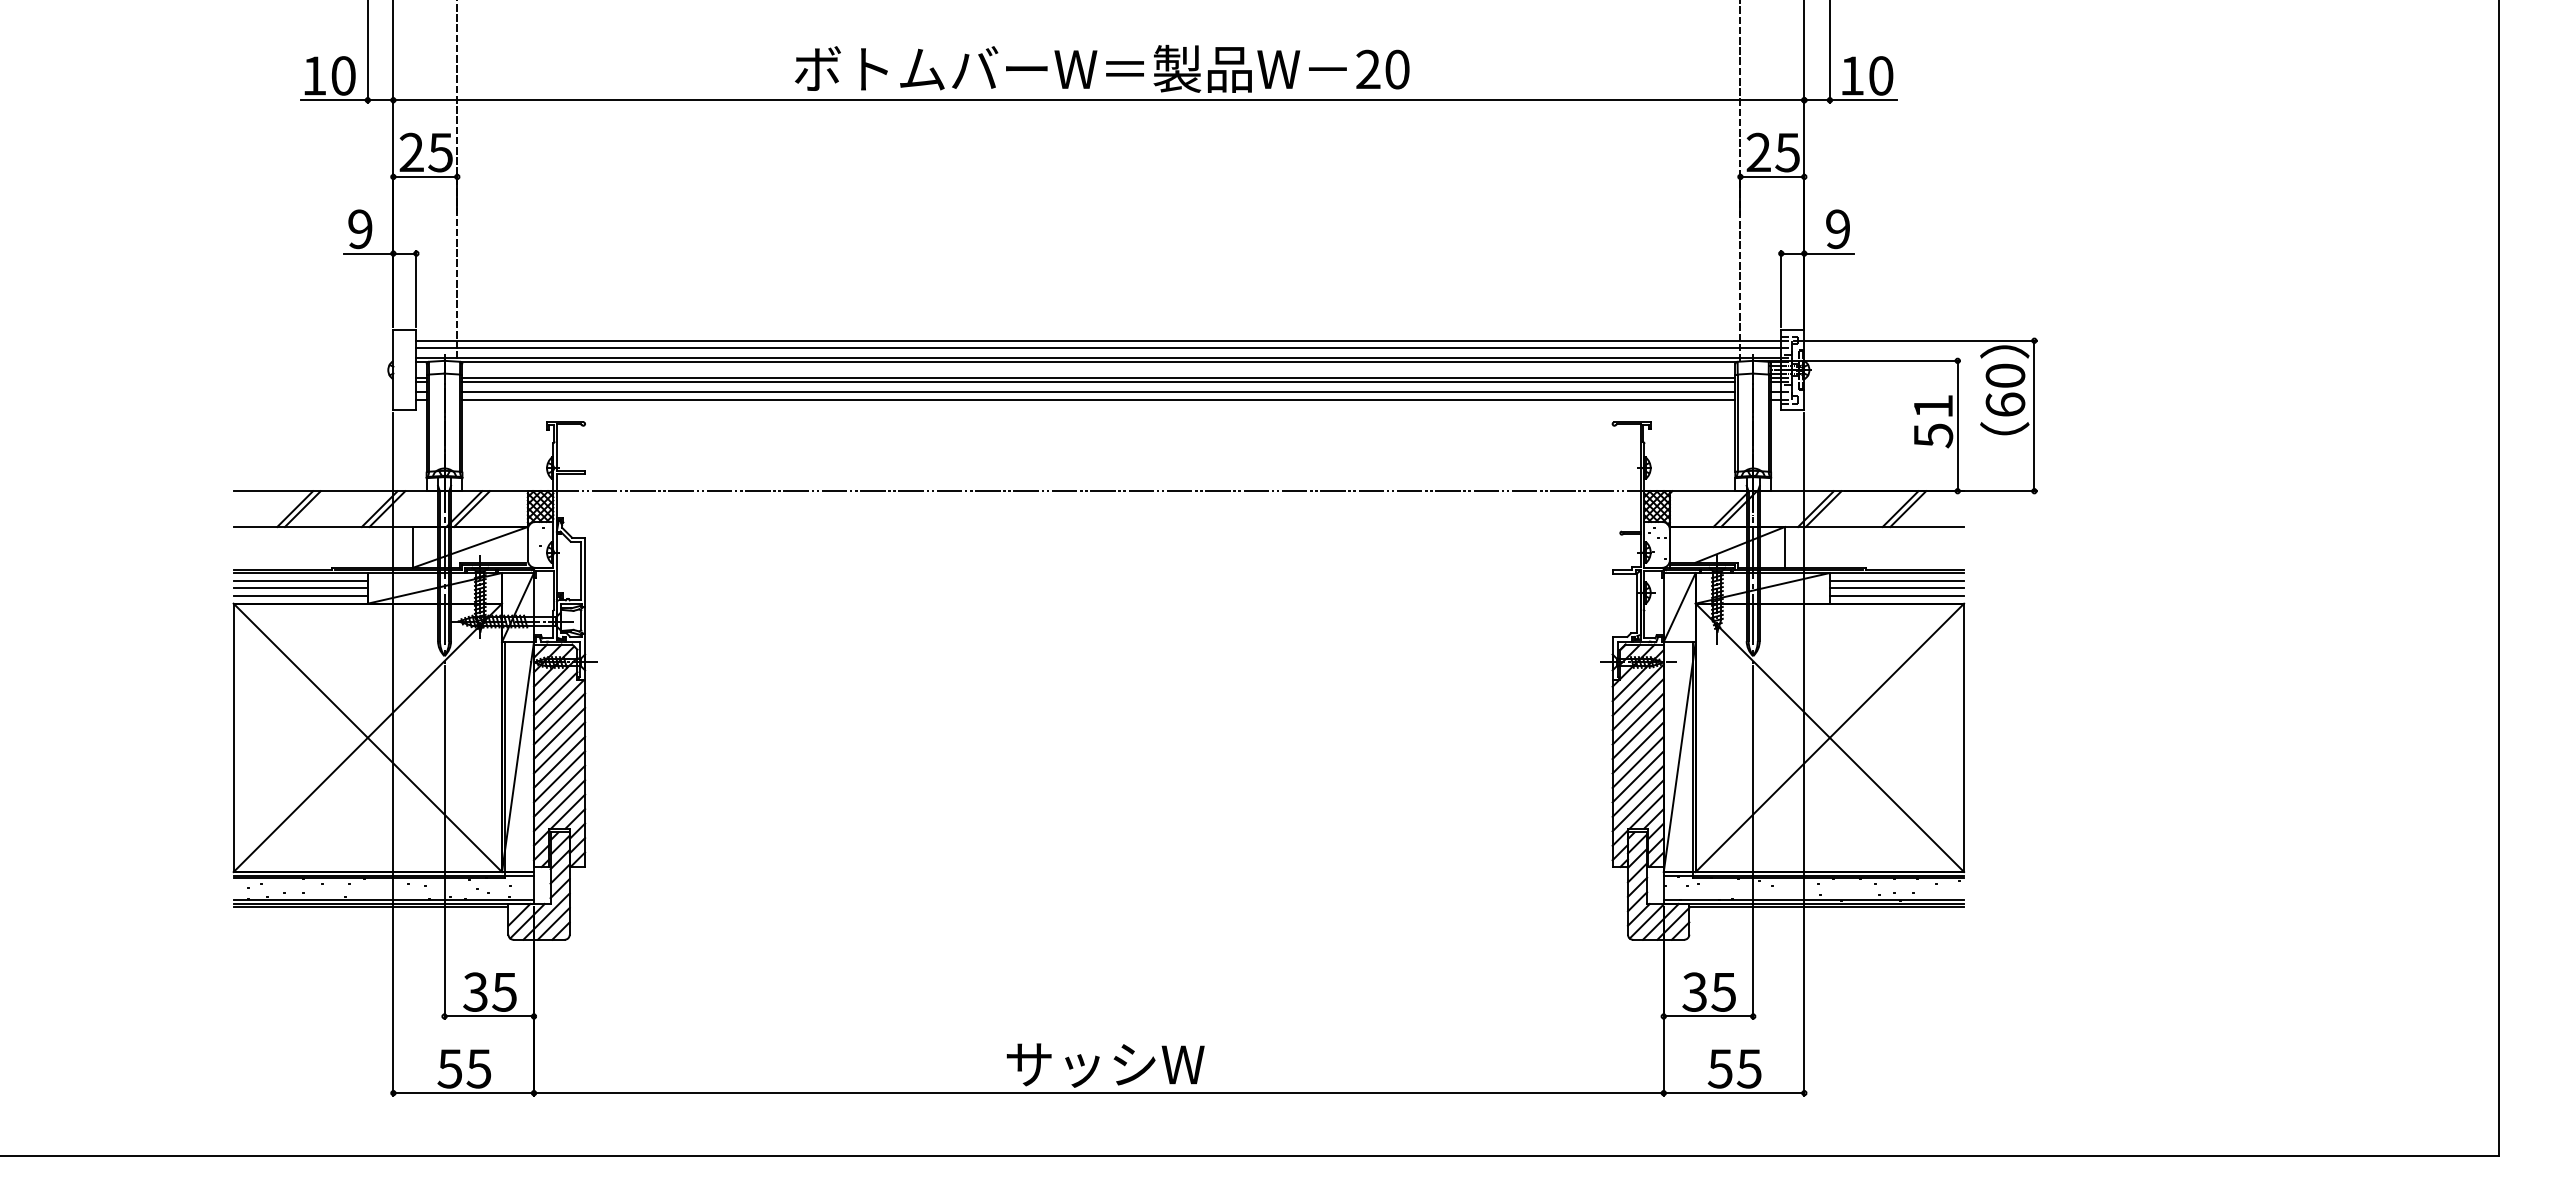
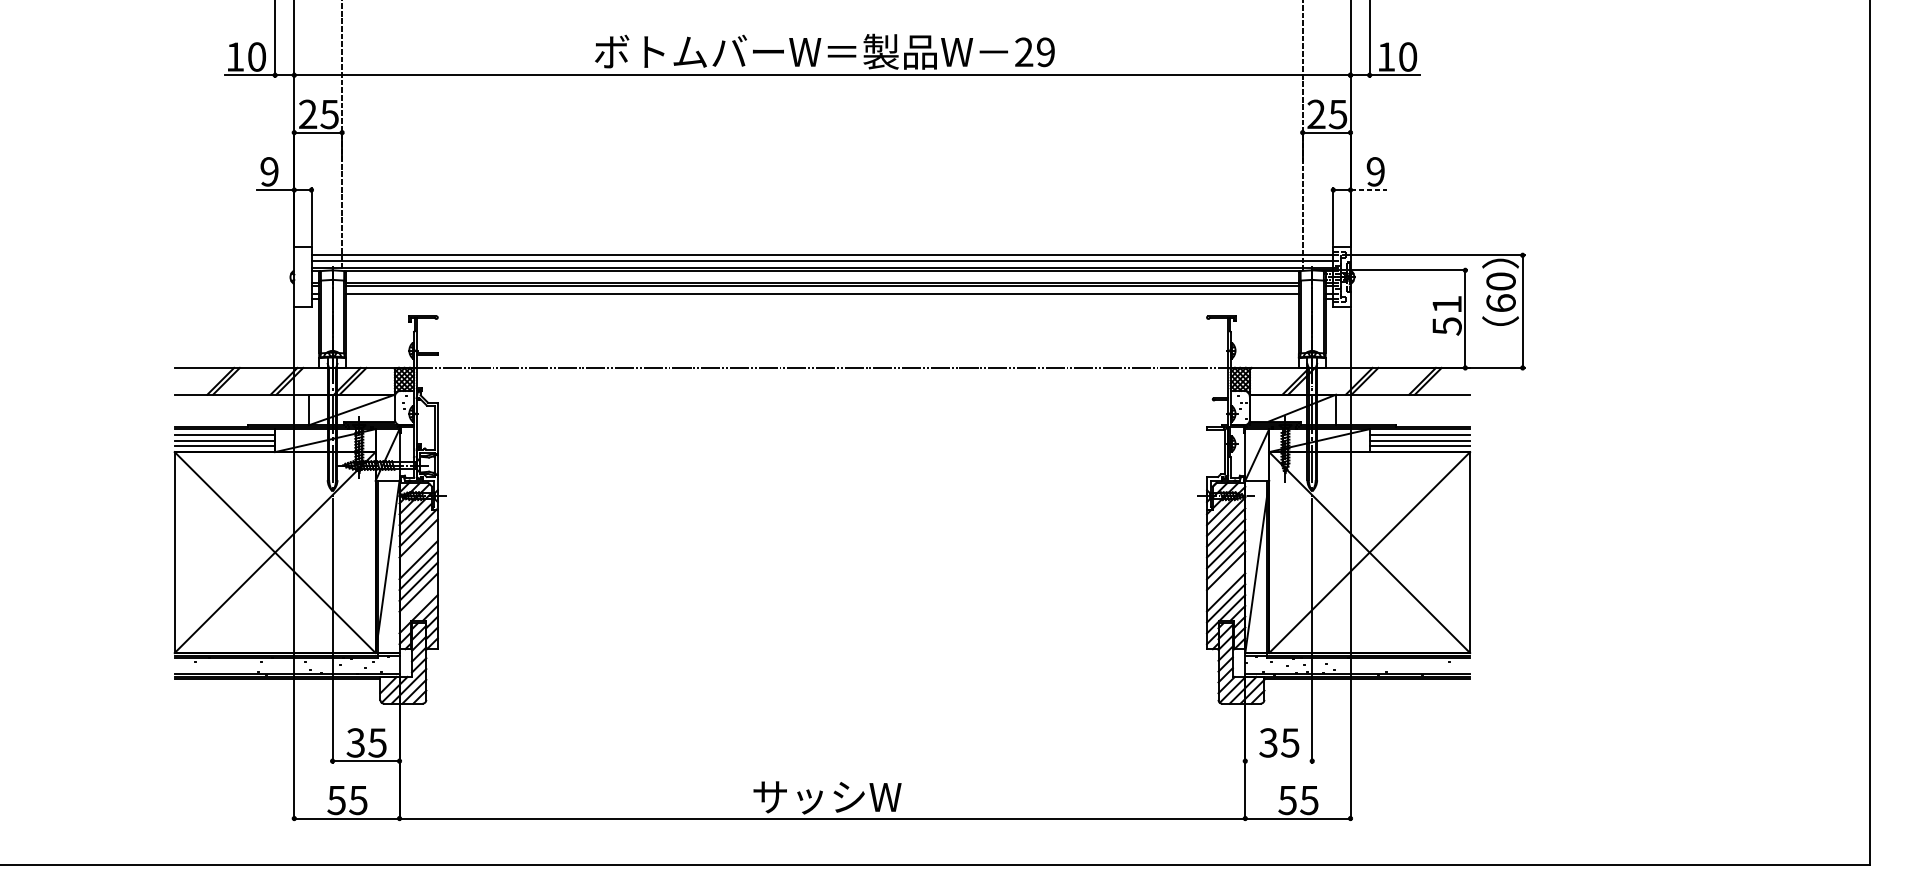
text: (1397, 69) -> (1045, 52), 20 -> 29
line: (1829, 253) -> (1369, 189), solid -> dashed
line: (1098, 399) -> (822, 299), removed
line: (559, 733) -> (418, 549), removed
line: (1637, 776) -> (1225, 581), removed
line: (559, 805) -> (418, 603), removed
line: (1708, 1016) -> (1278, 761), removed

